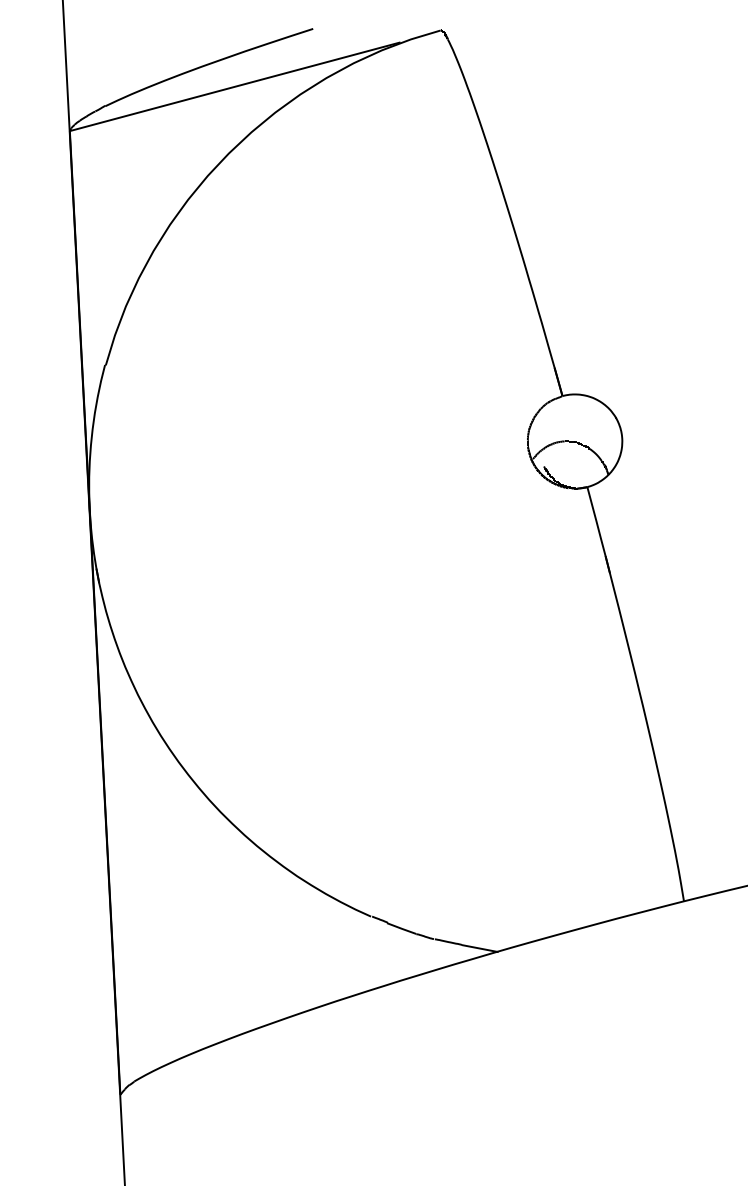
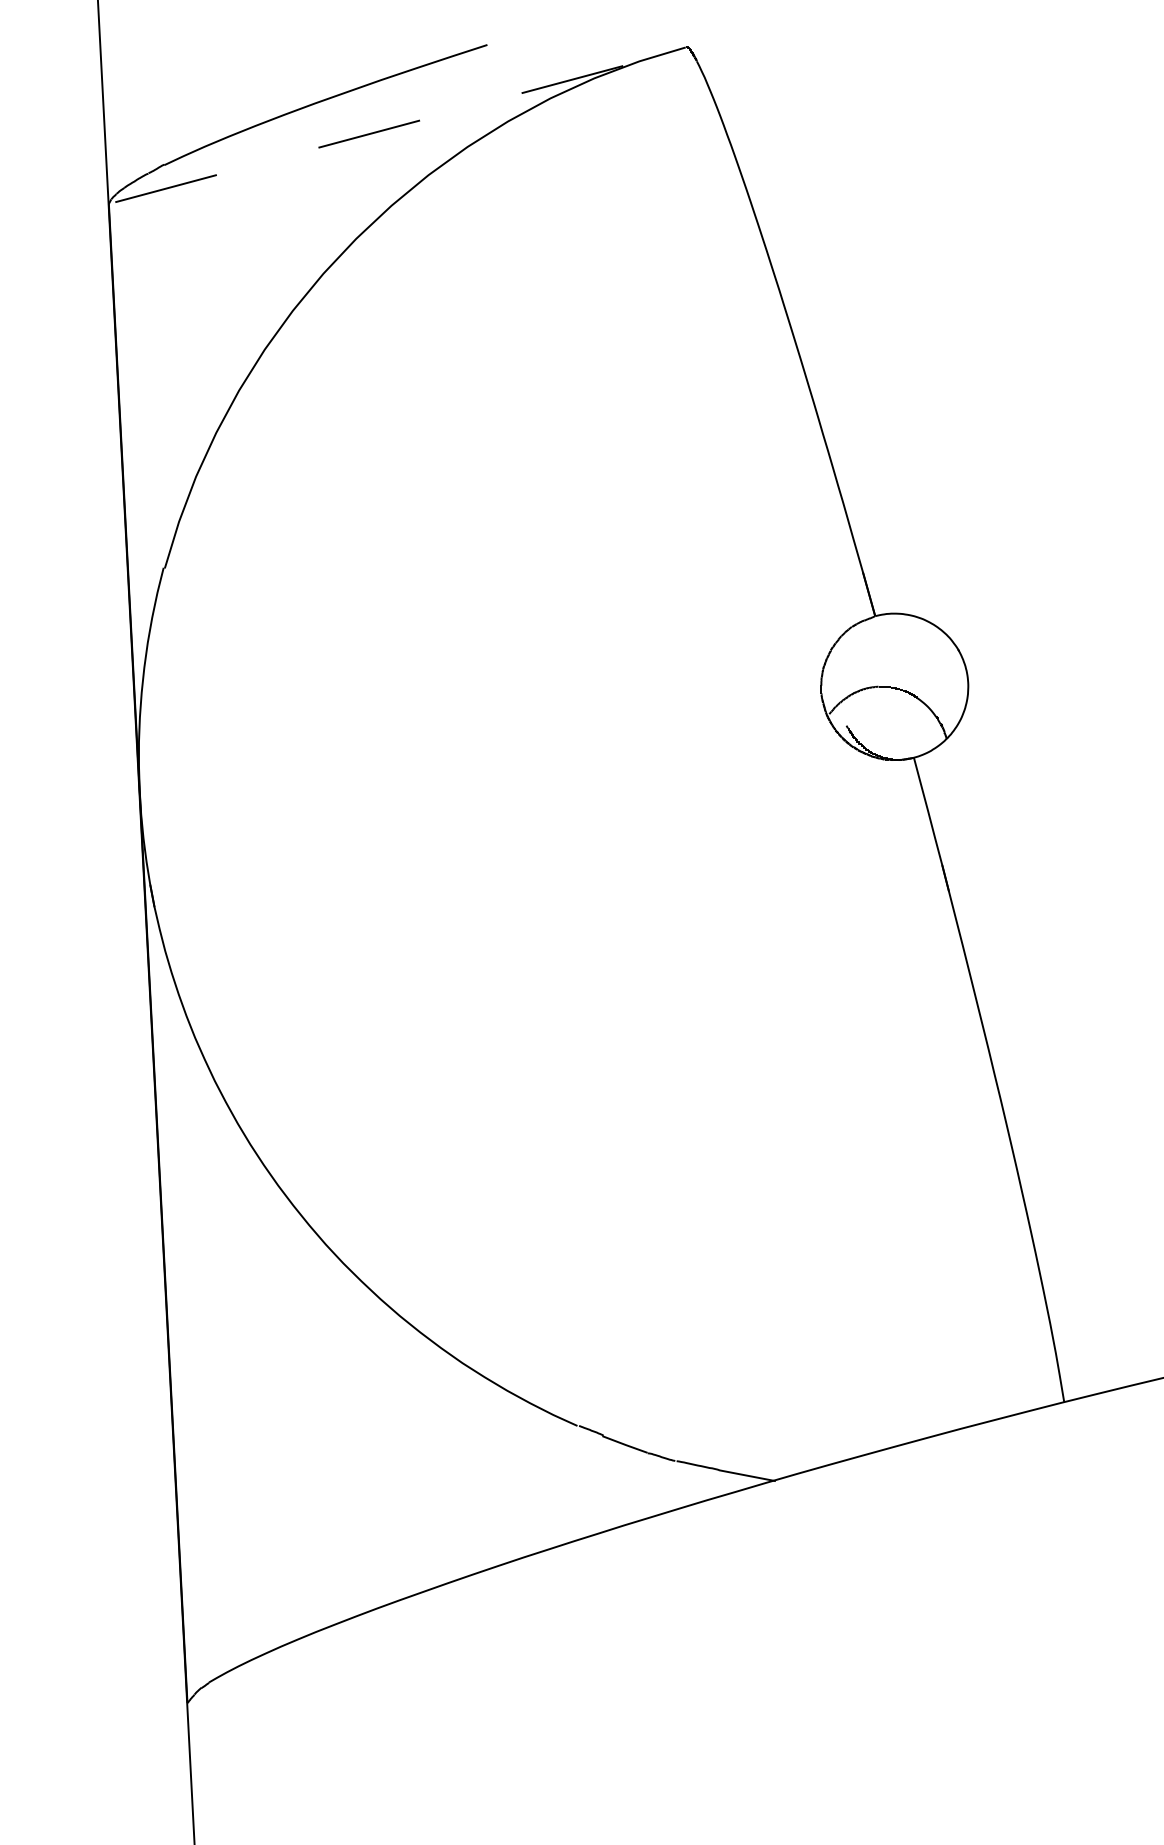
line: (234, 86) -> (364, 134), solid -> dashed

